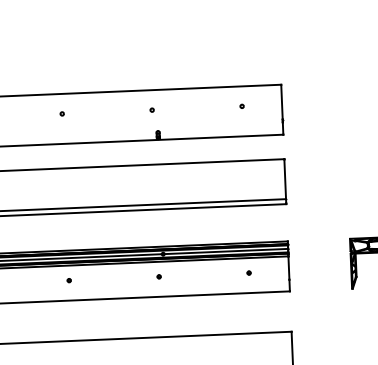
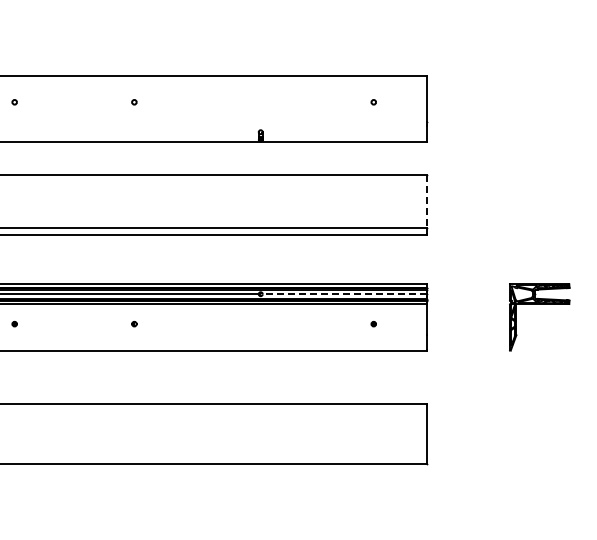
circle: (151, 110) -> (253, 102), removed
line: (284, 180) -> (426, 202), solid -> dashed
line: (226, 251) -> (344, 294), solid -> dashed
part: (158, 277) -> (253, 324), removed

